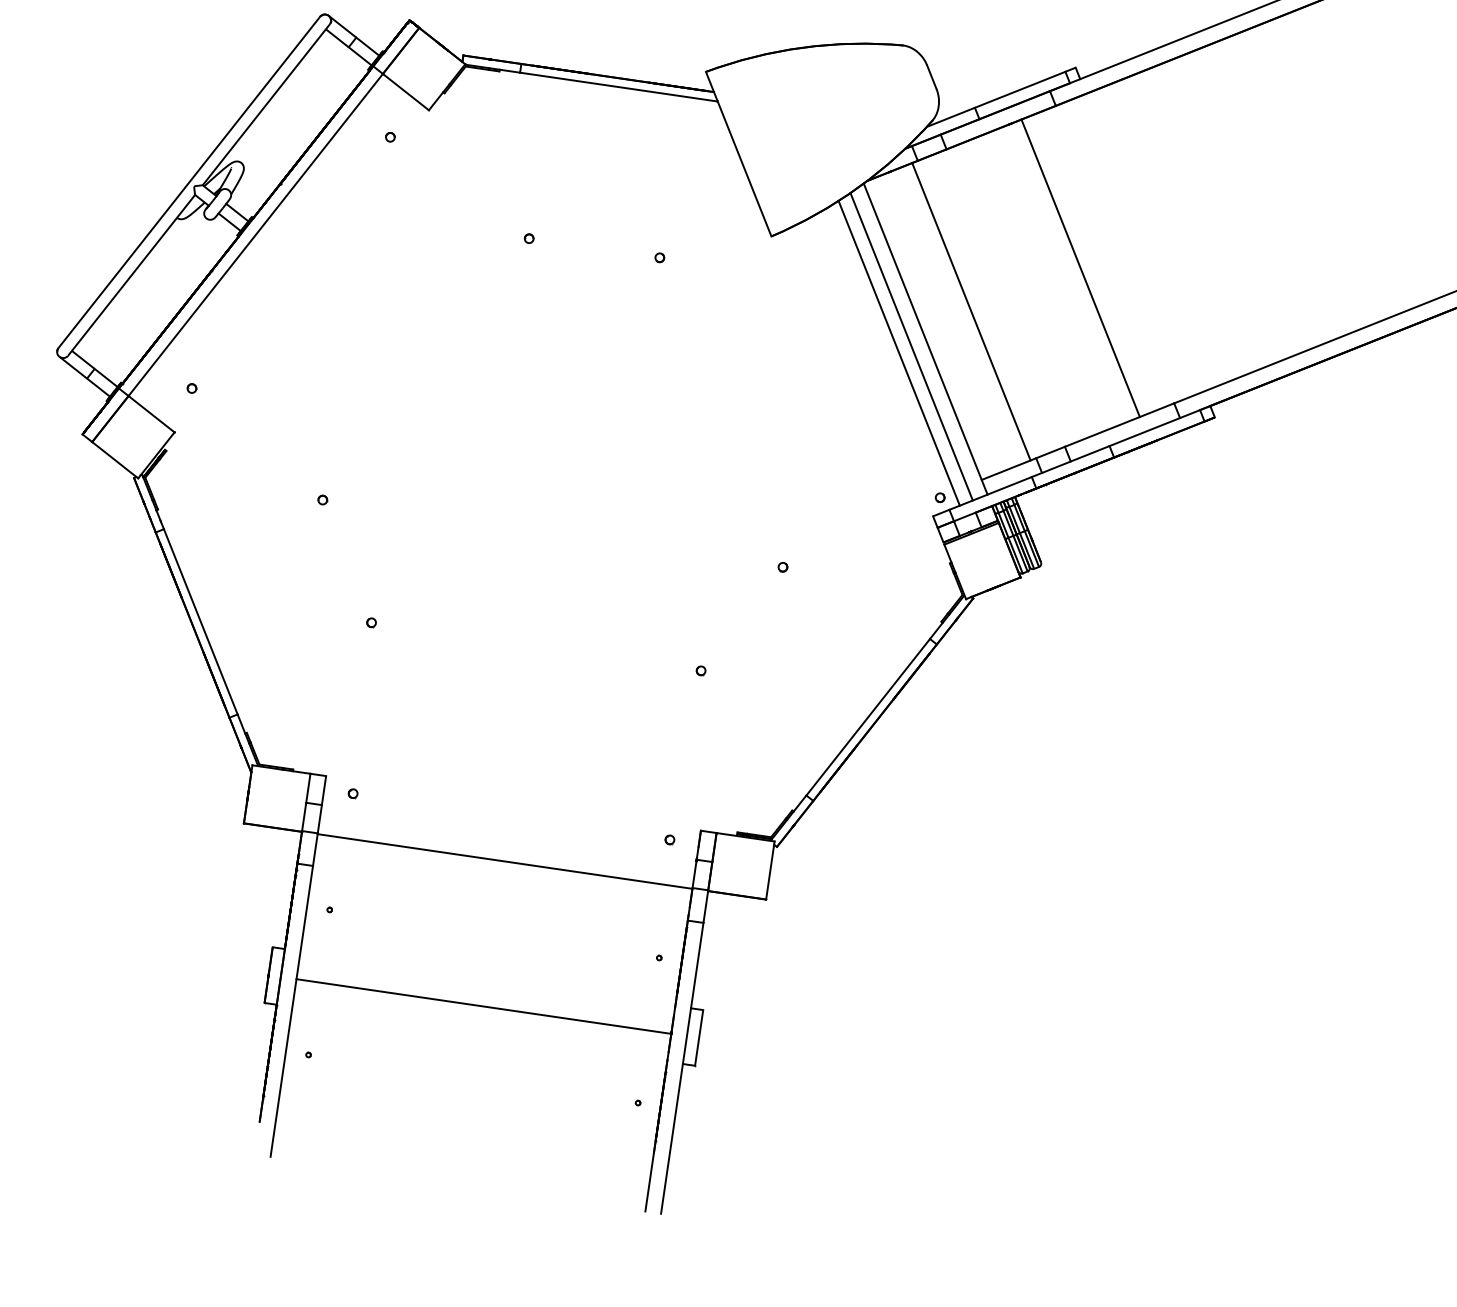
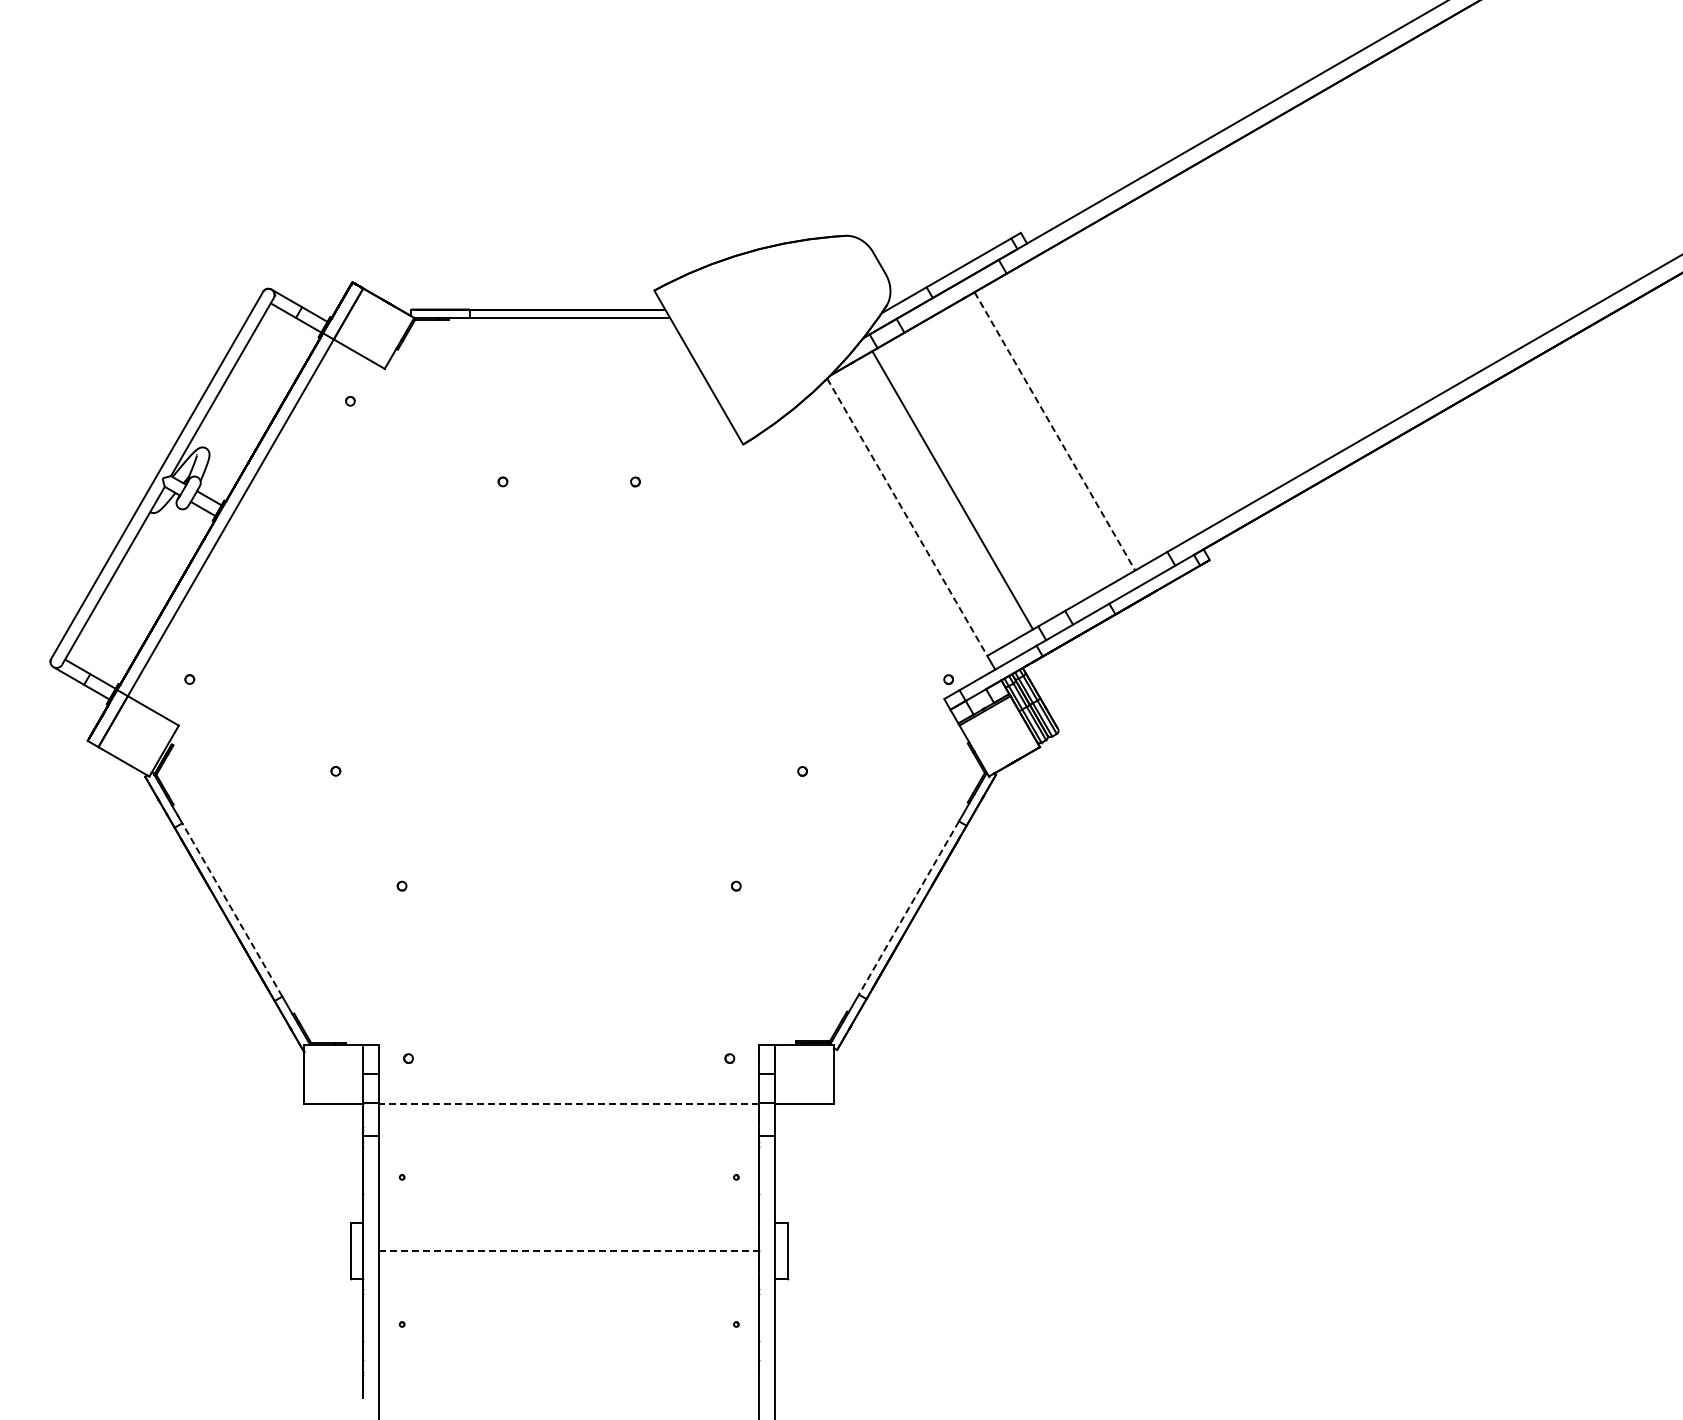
line: (1080, 268) -> (1054, 431), solid -> dashed
line: (922, 332) -> (907, 517), solid -> dashed
line: (911, 346) -> (898, 533), removed
line: (898, 352) -> (886, 541), removed
line: (201, 621) -> (232, 909), solid -> dashed
line: (867, 717) -> (908, 908), solid -> dashed
line: (504, 861) -> (568, 1103), solid -> dashed
line: (484, 1006) -> (569, 1250), solid -> dashed

